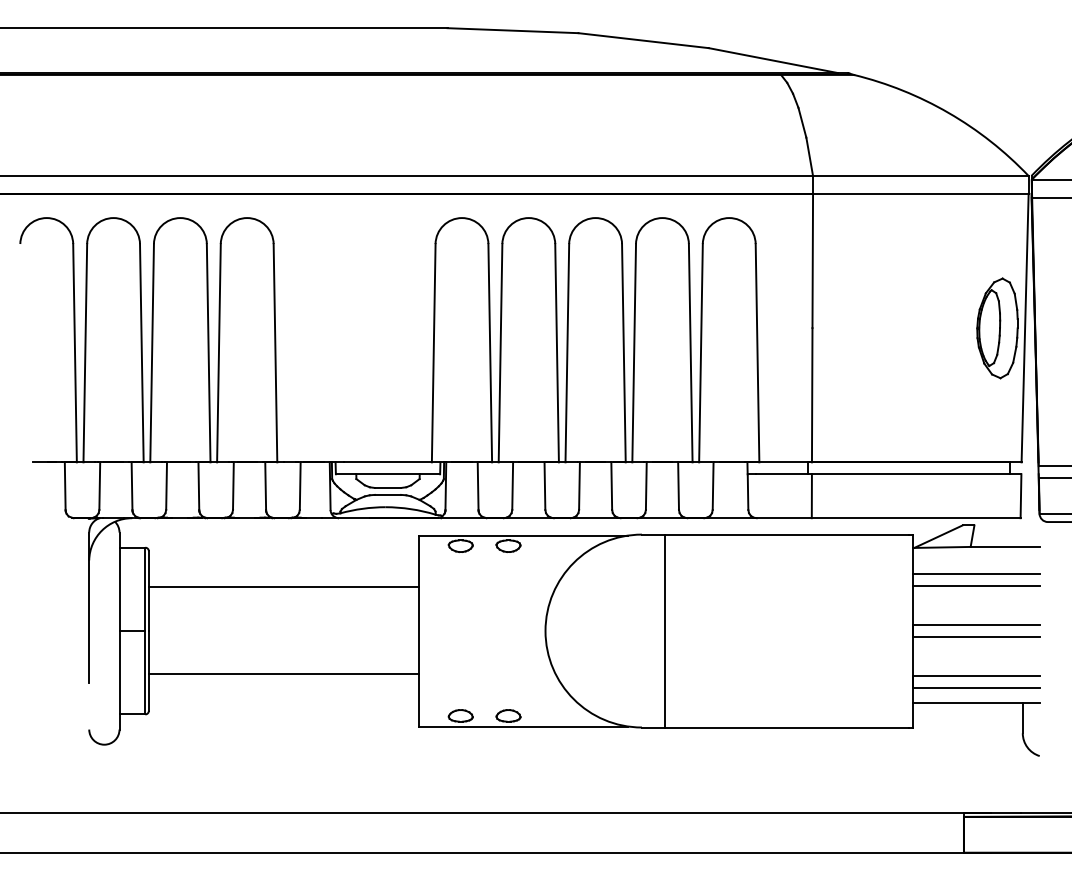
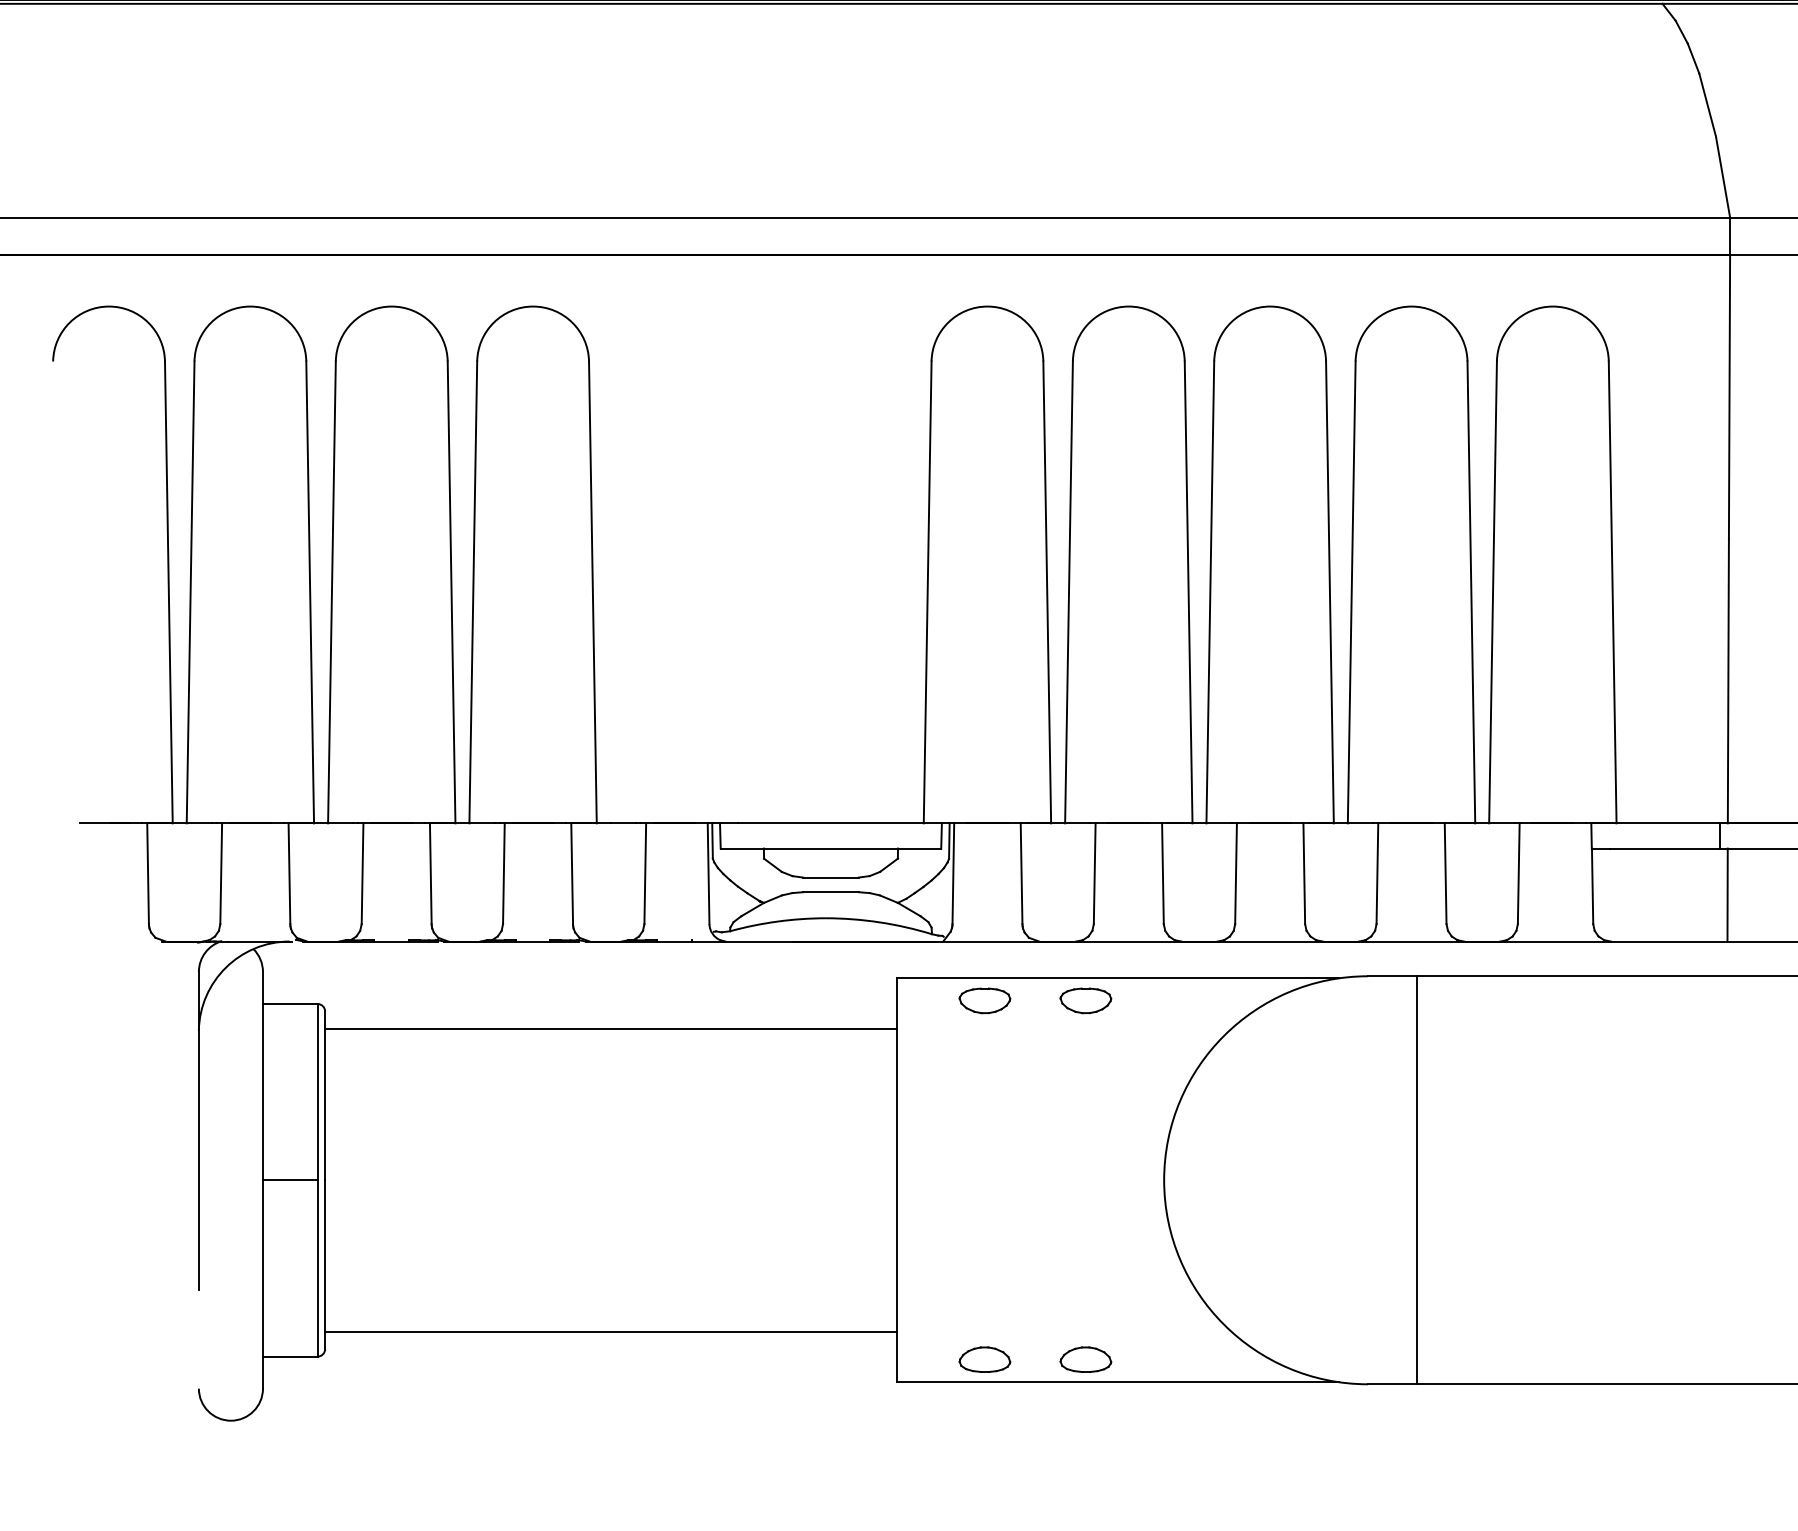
line: (283, 587) -> (609, 1028), moved
line: (283, 673) -> (609, 1331), moved

